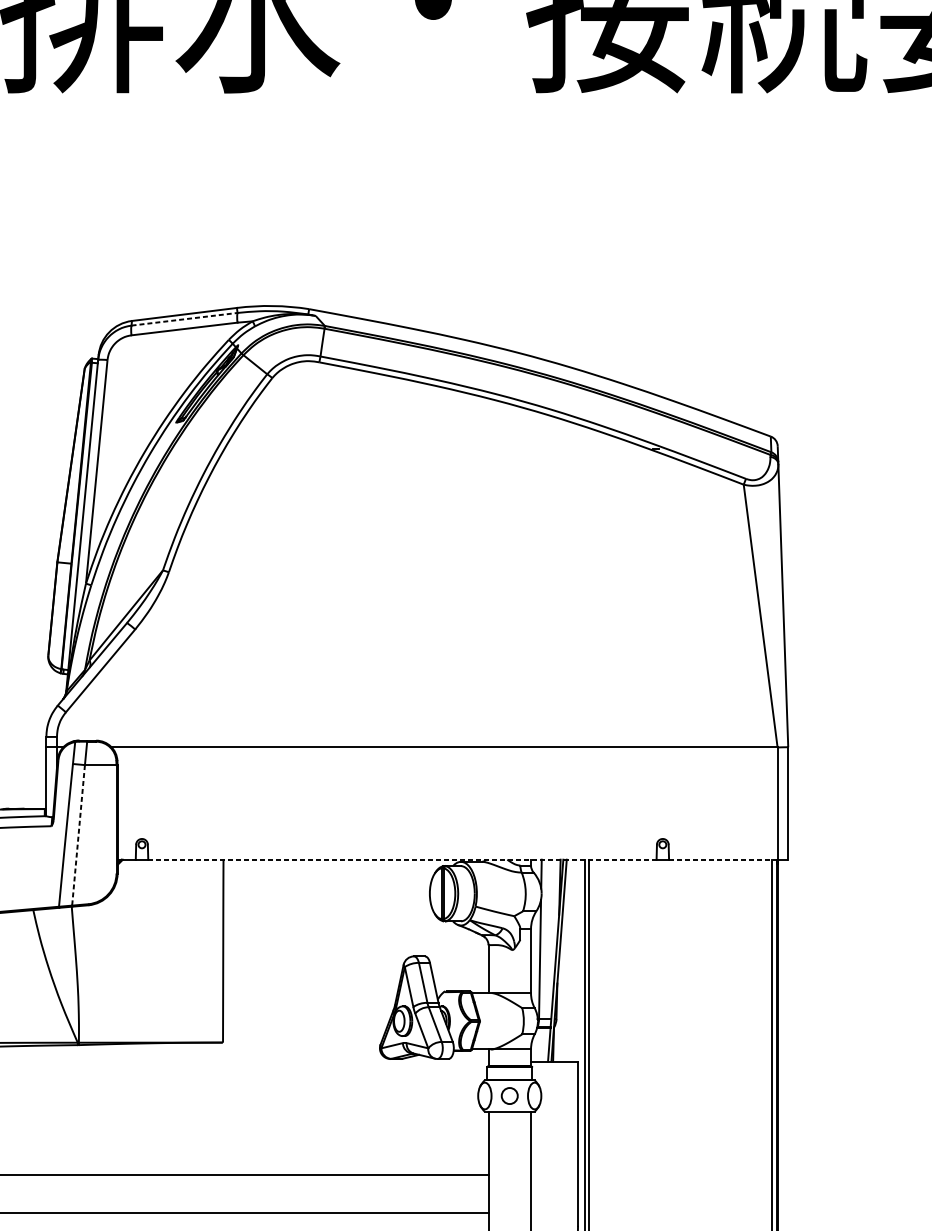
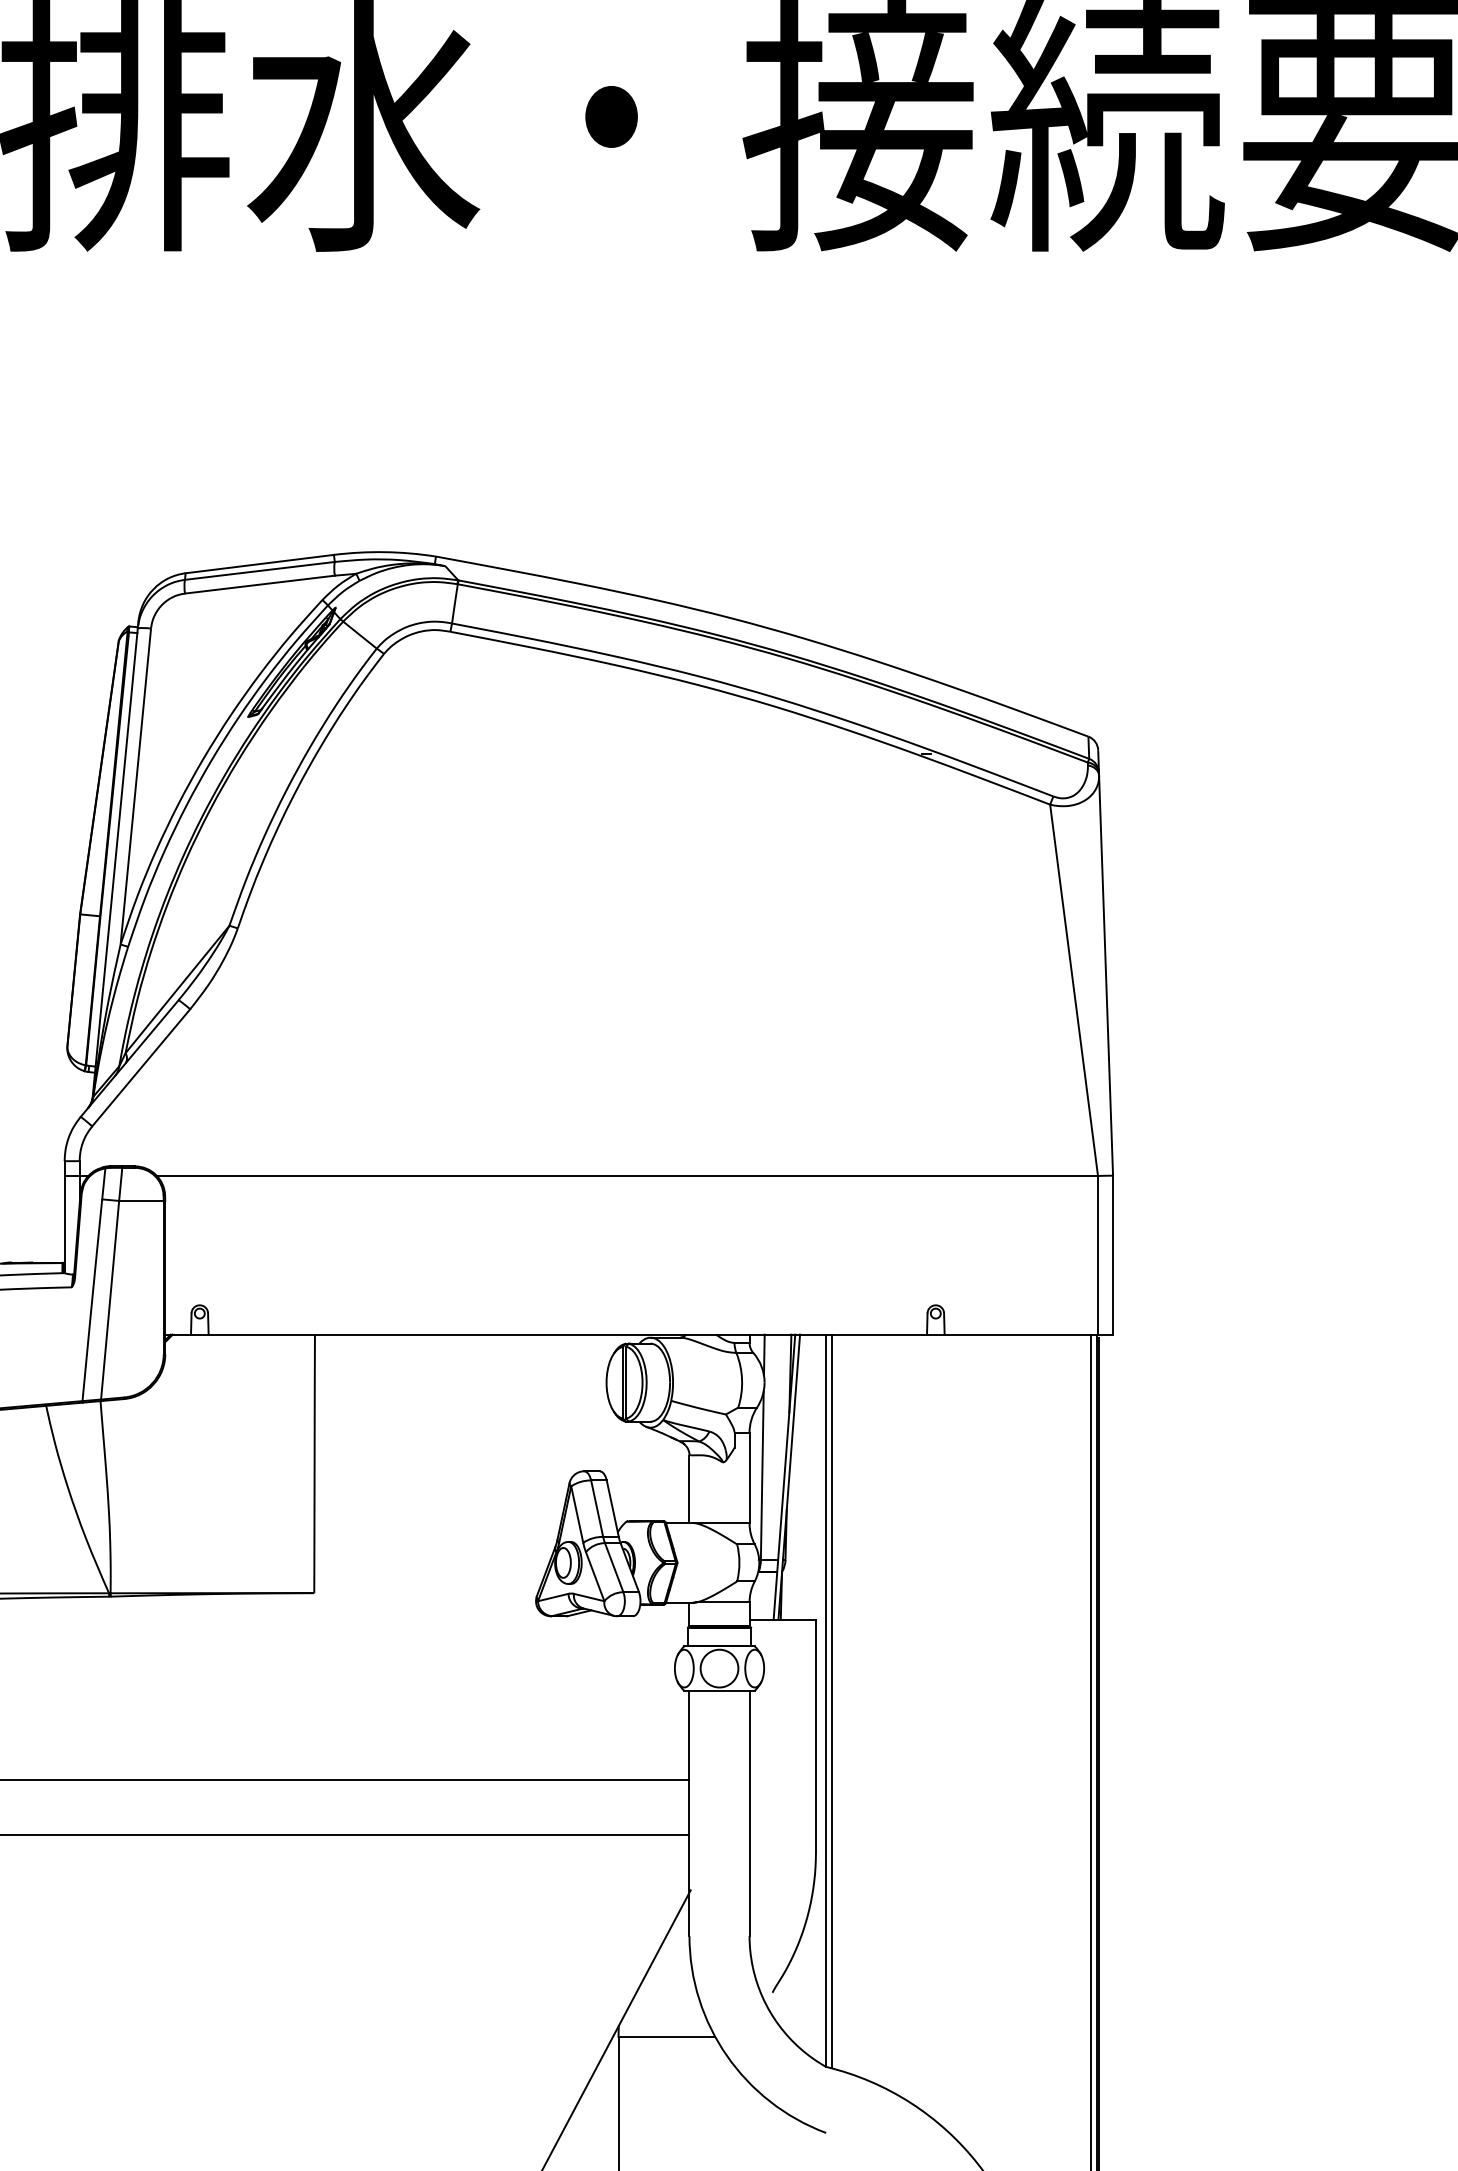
line: (184, 319) -> (260, 570), dashed -> solid
line: (78, 835) -> (110, 1300), dashed -> solid
line: (402, 859) -> (568, 1334), dashed -> solid
line: (723, 859) -> (1021, 1334), dashed -> solid
circle: (509, 1095) -> (719, 1668), size x1.67

